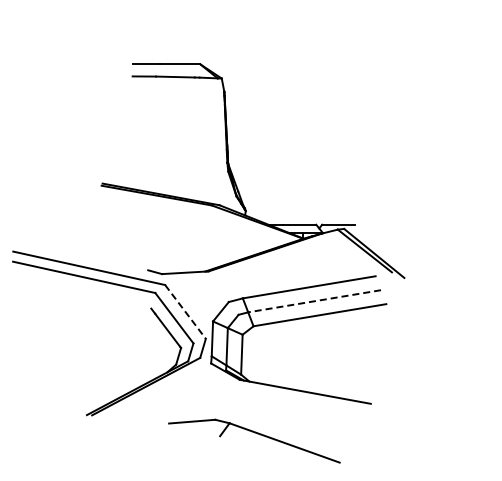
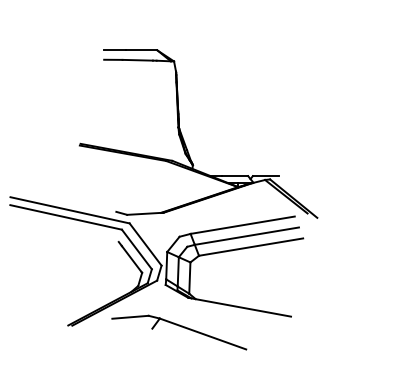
line: (314, 301) -> (246, 236), dashed -> solid
line: (185, 311) -> (145, 244), dashed -> solid
part: (257, 434) -> (181, 327), moved

